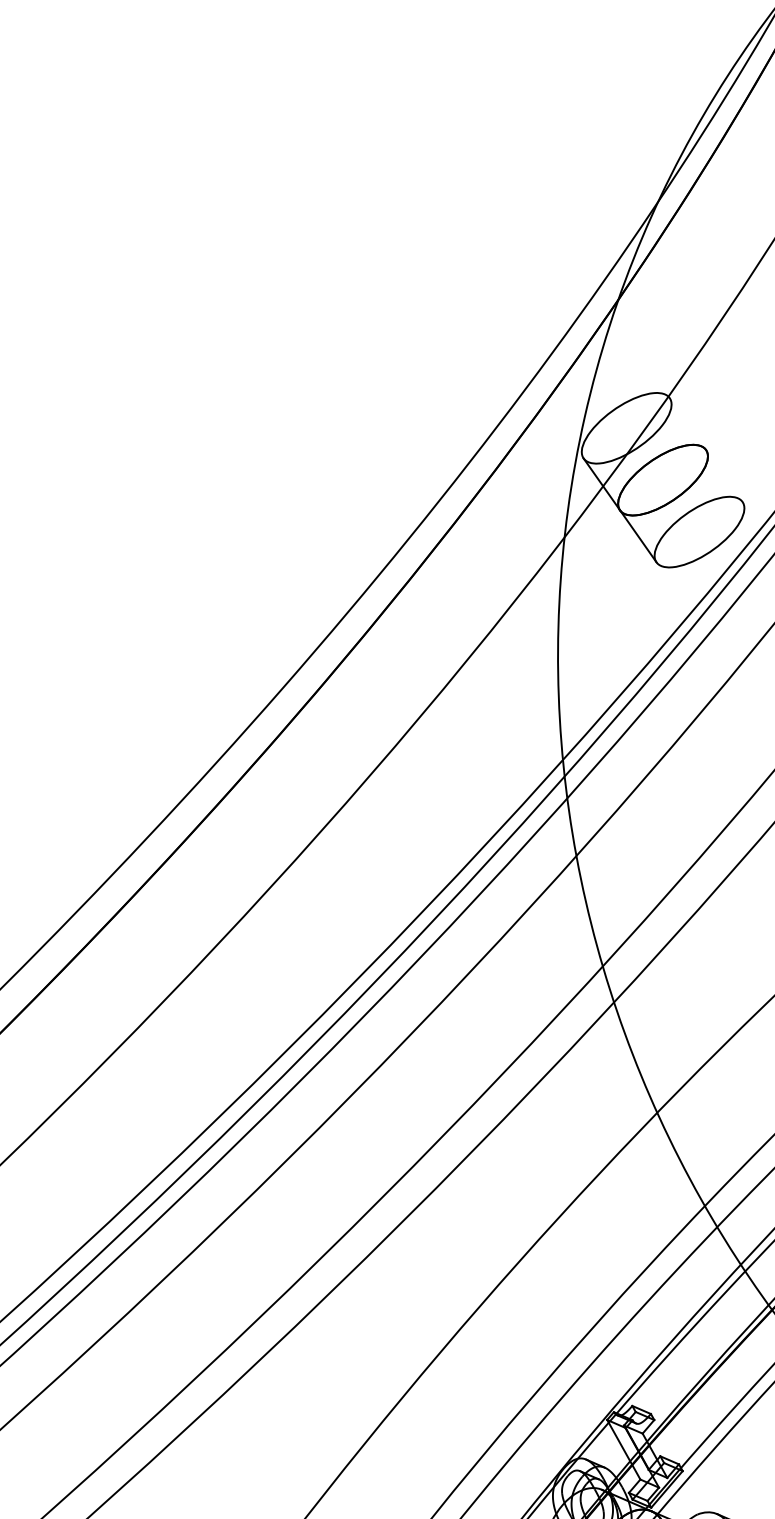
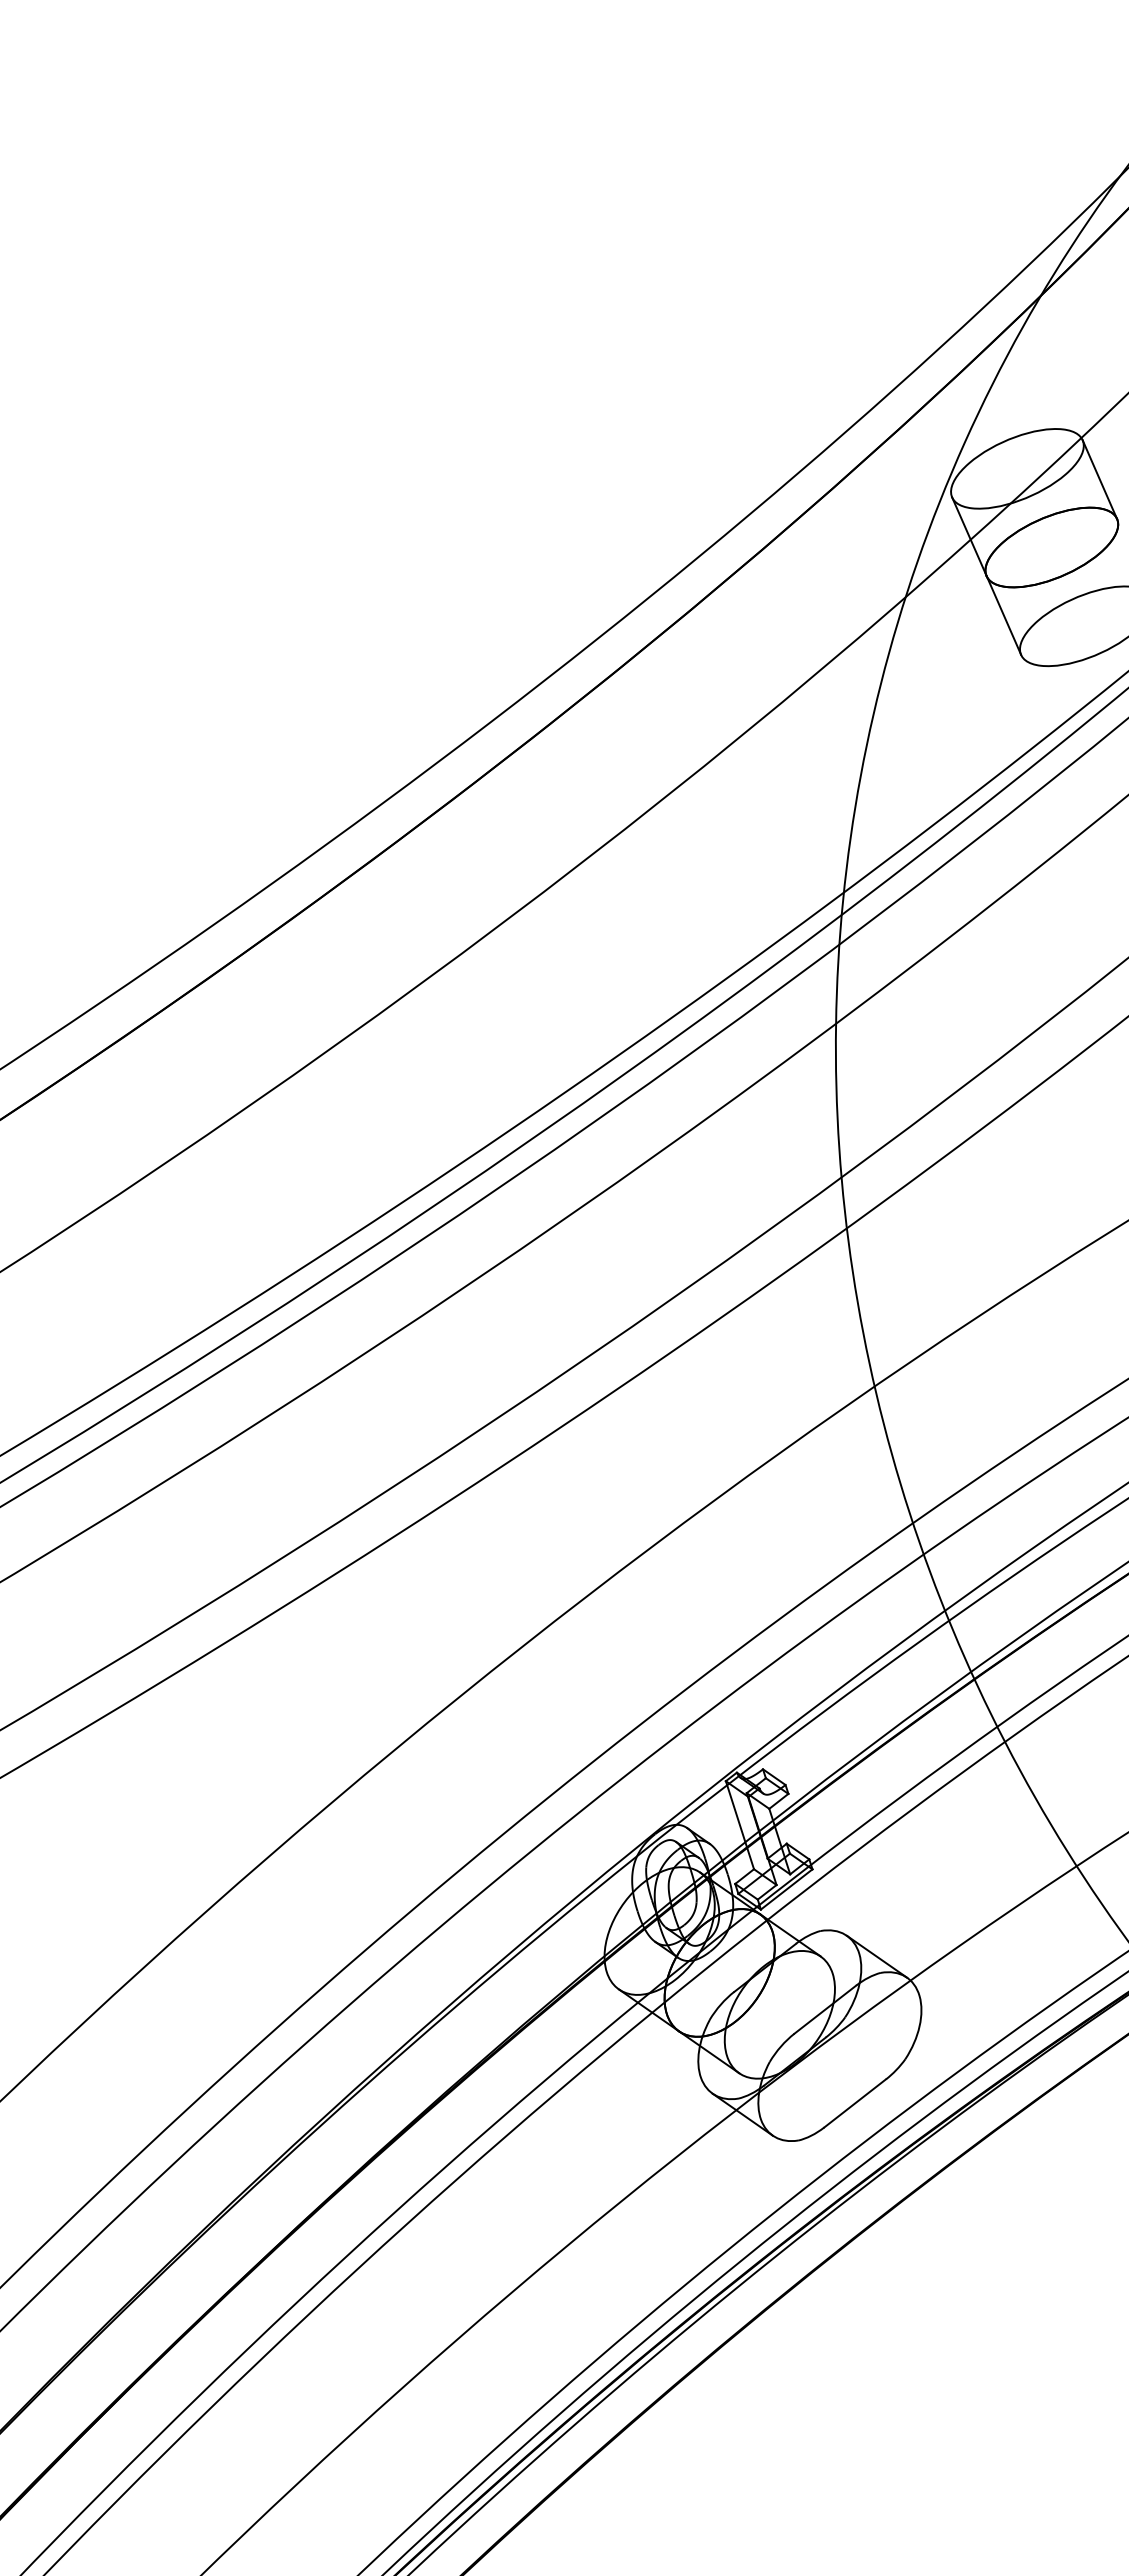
line: (687, 424) -> (1099, 479), added

